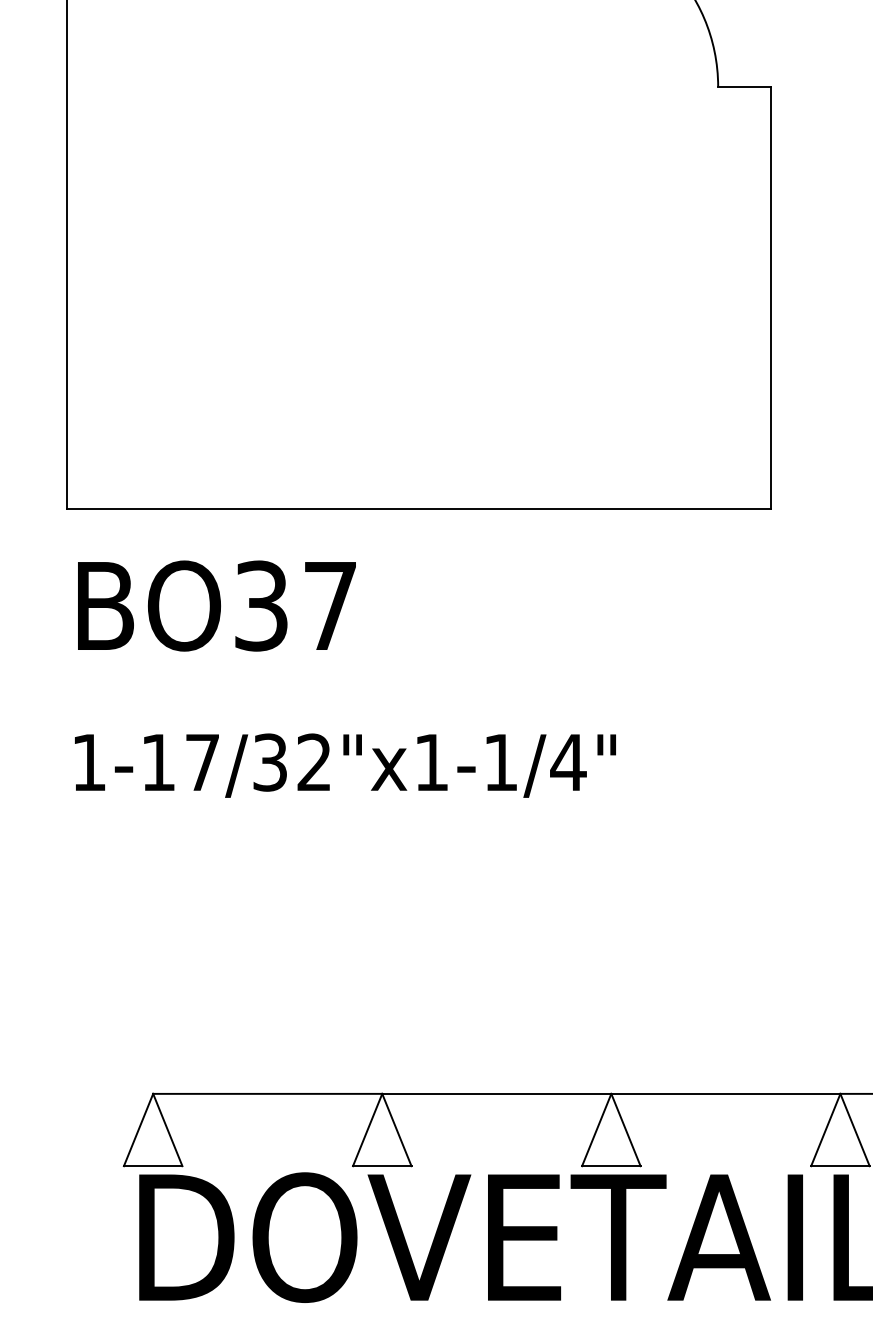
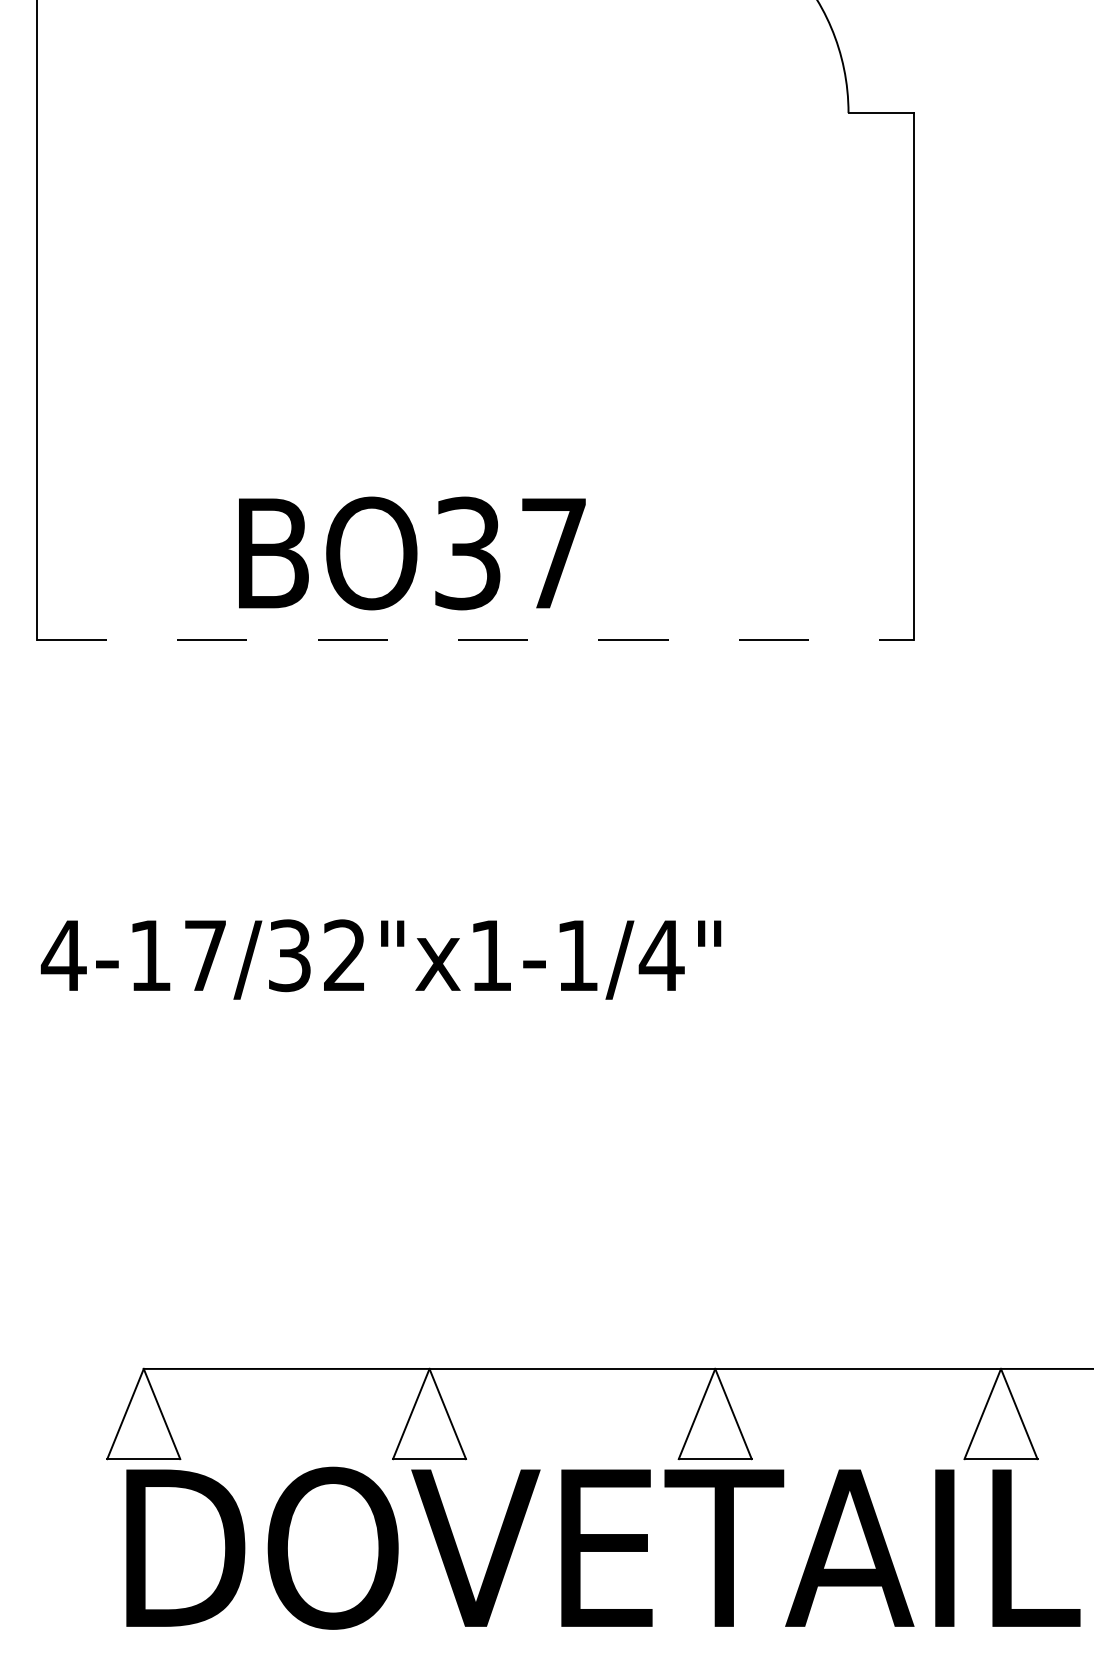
line: (419, 509) -> (475, 639), solid -> dashed
text: (217, 606) -> (412, 553), moved
text: (88, 762) -> (63, 955), 1-17/32"x1-1/4" -> 4-17/32"x1-1/4"

